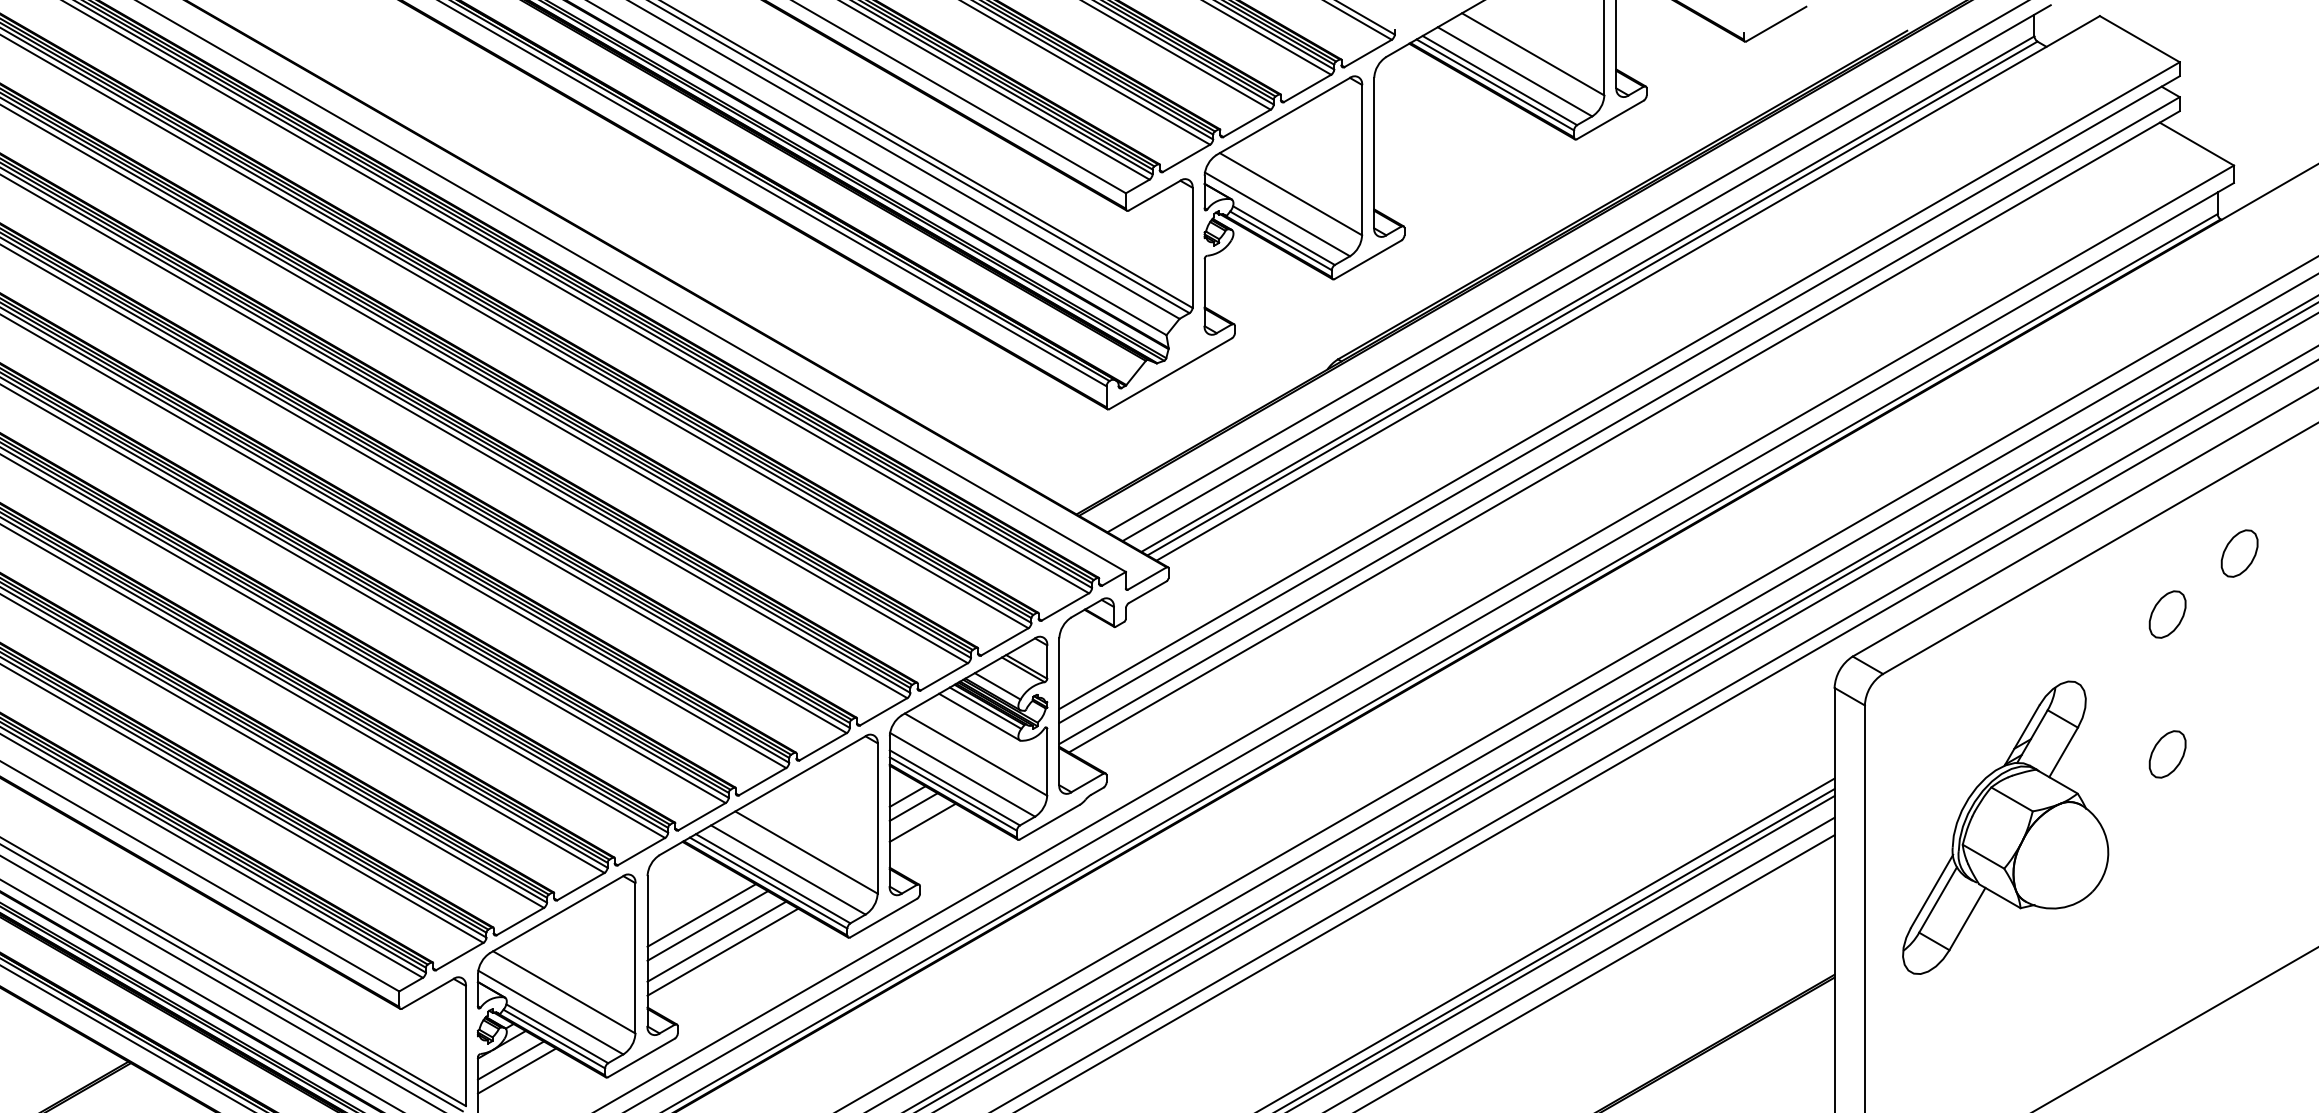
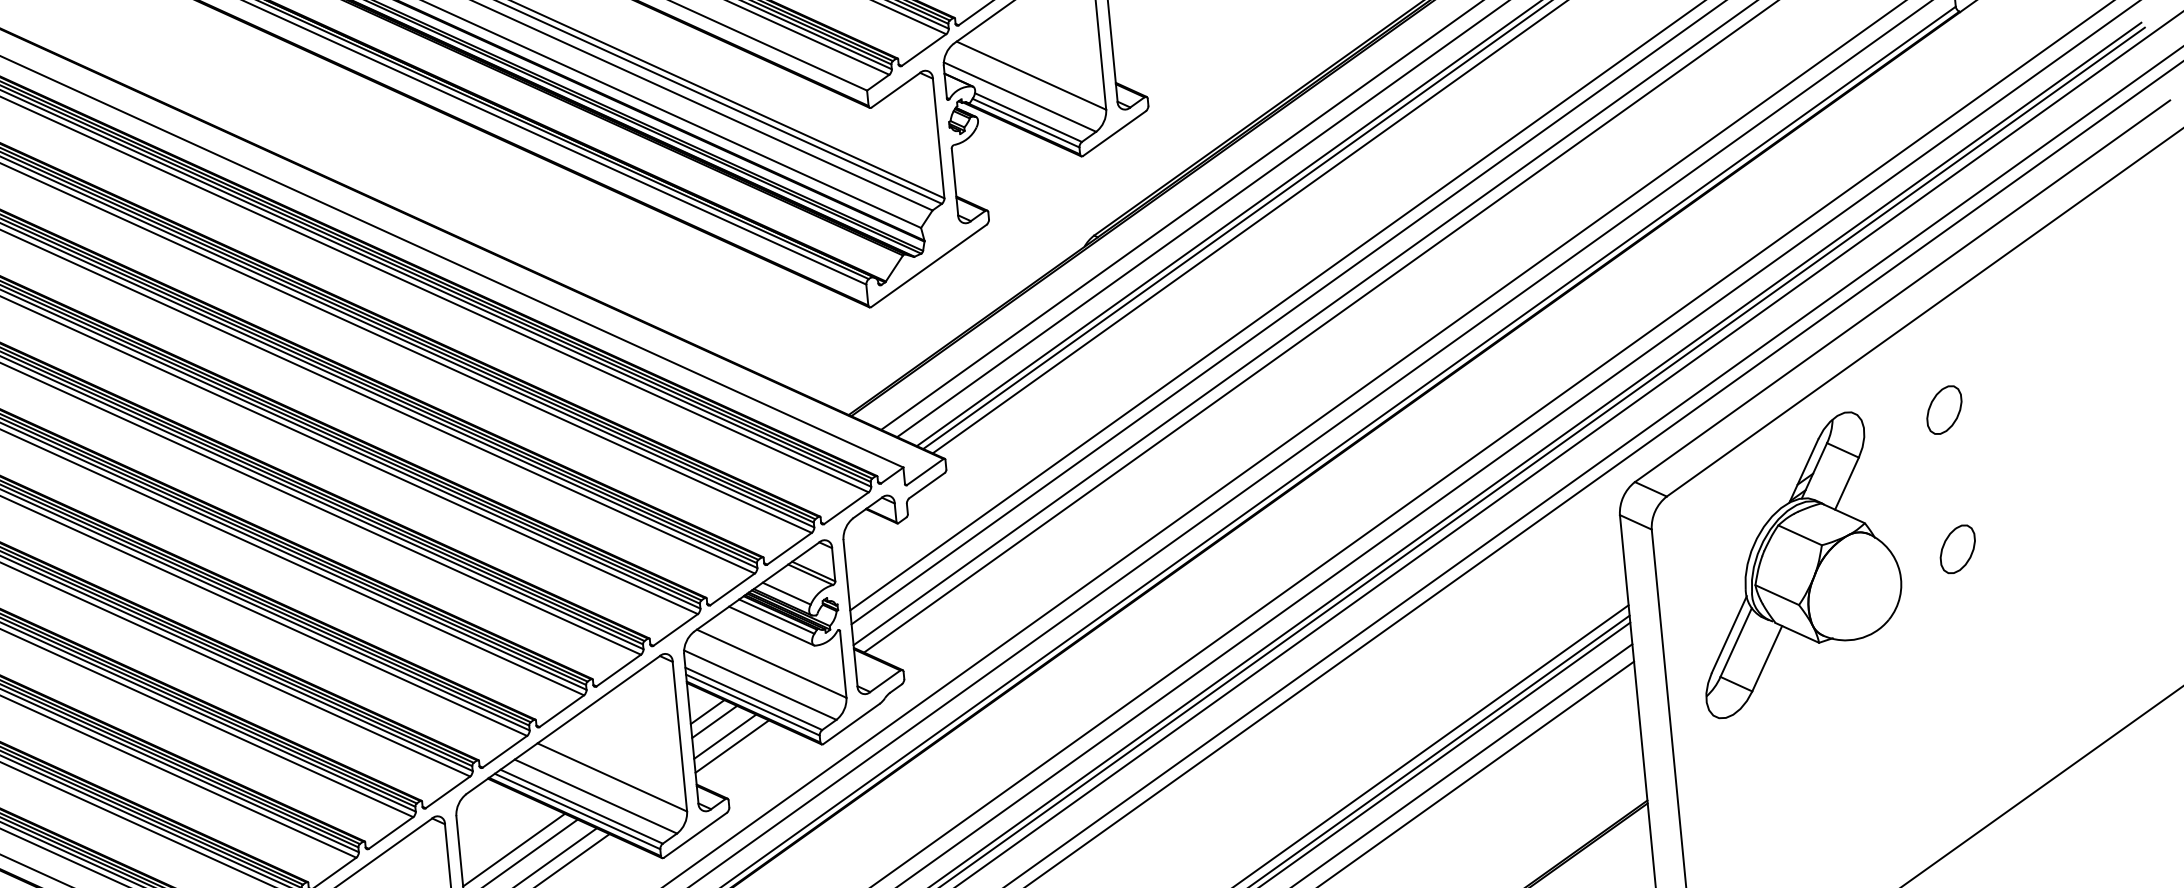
part: (2239, 553) -> (2010, 342), removed
part: (2005, 827) -> (1796, 563), moved
line: (928, 832) -> (731, 745), added

